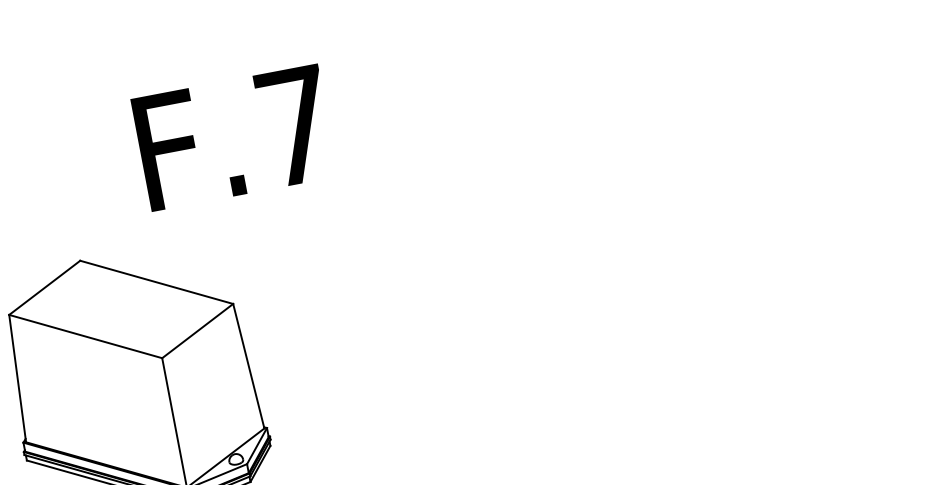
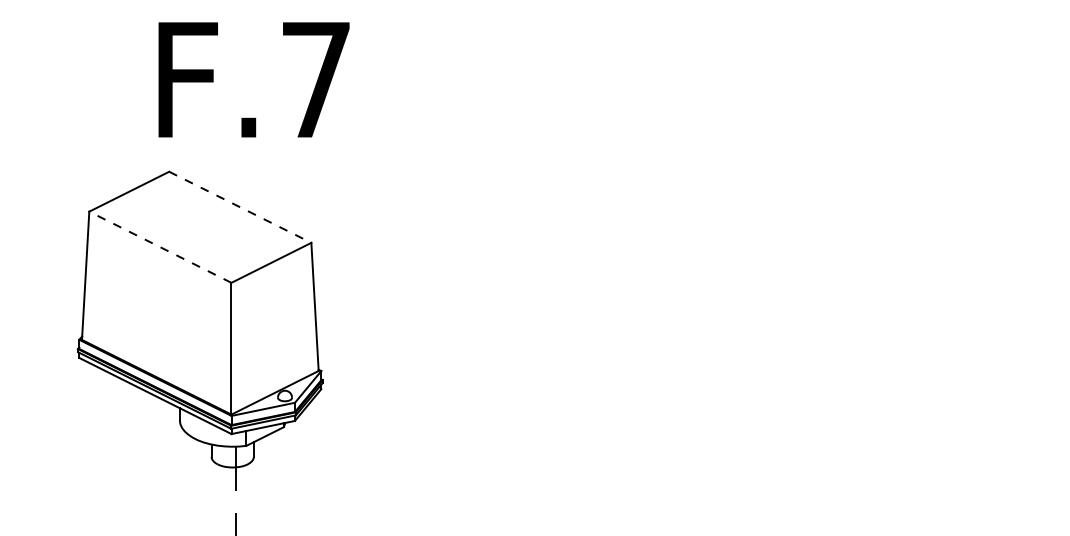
text: (234, 137) -> (253, 79), moved
line: (156, 282) -> (240, 207), solid -> dashed
line: (84, 336) -> (159, 247), solid -> dashed

